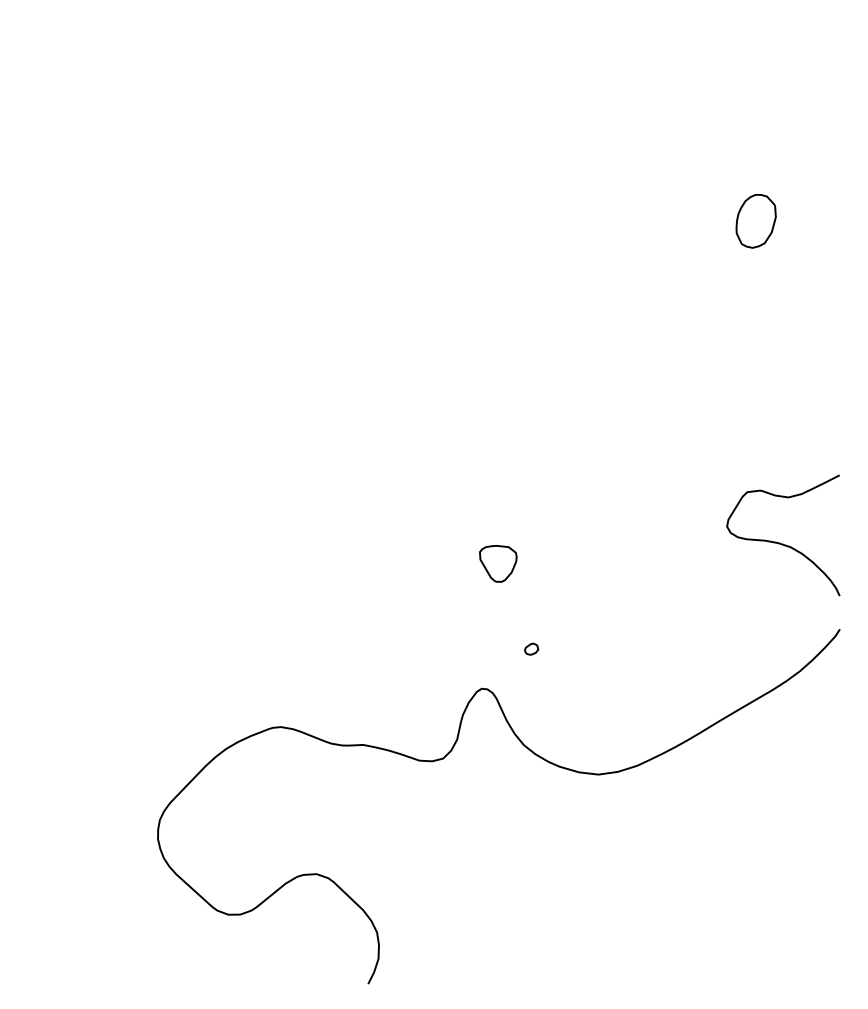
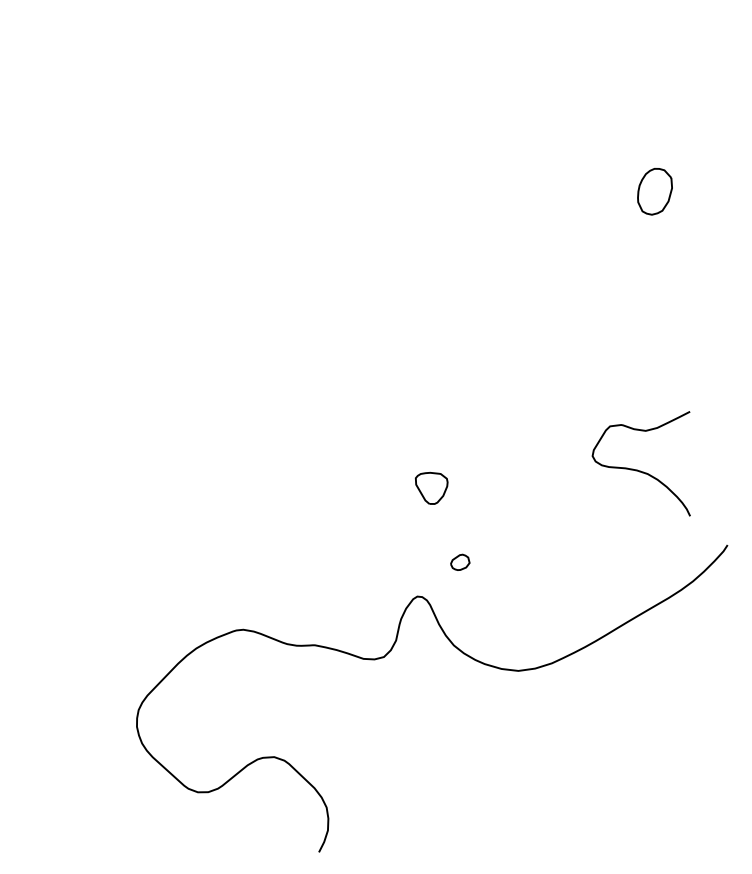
curve: (780, 542) -> (638, 469), moved
part: (531, 648) -> (460, 561), size x1.6

